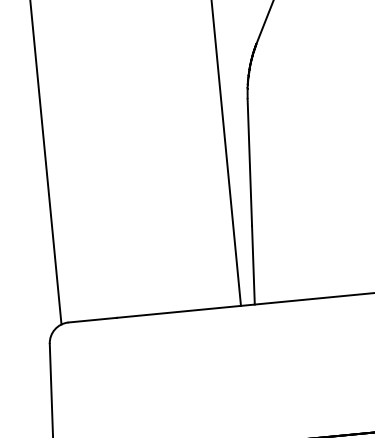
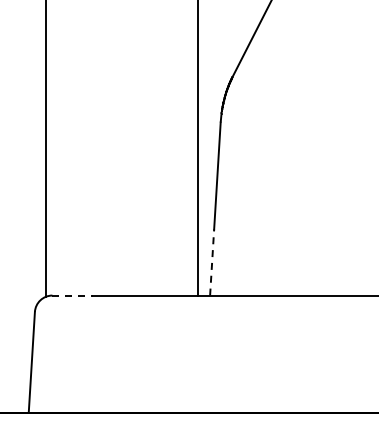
line: (253, 265) -> (212, 262), solid -> dashed
line: (93, 320) -> (73, 295), solid -> dashed

